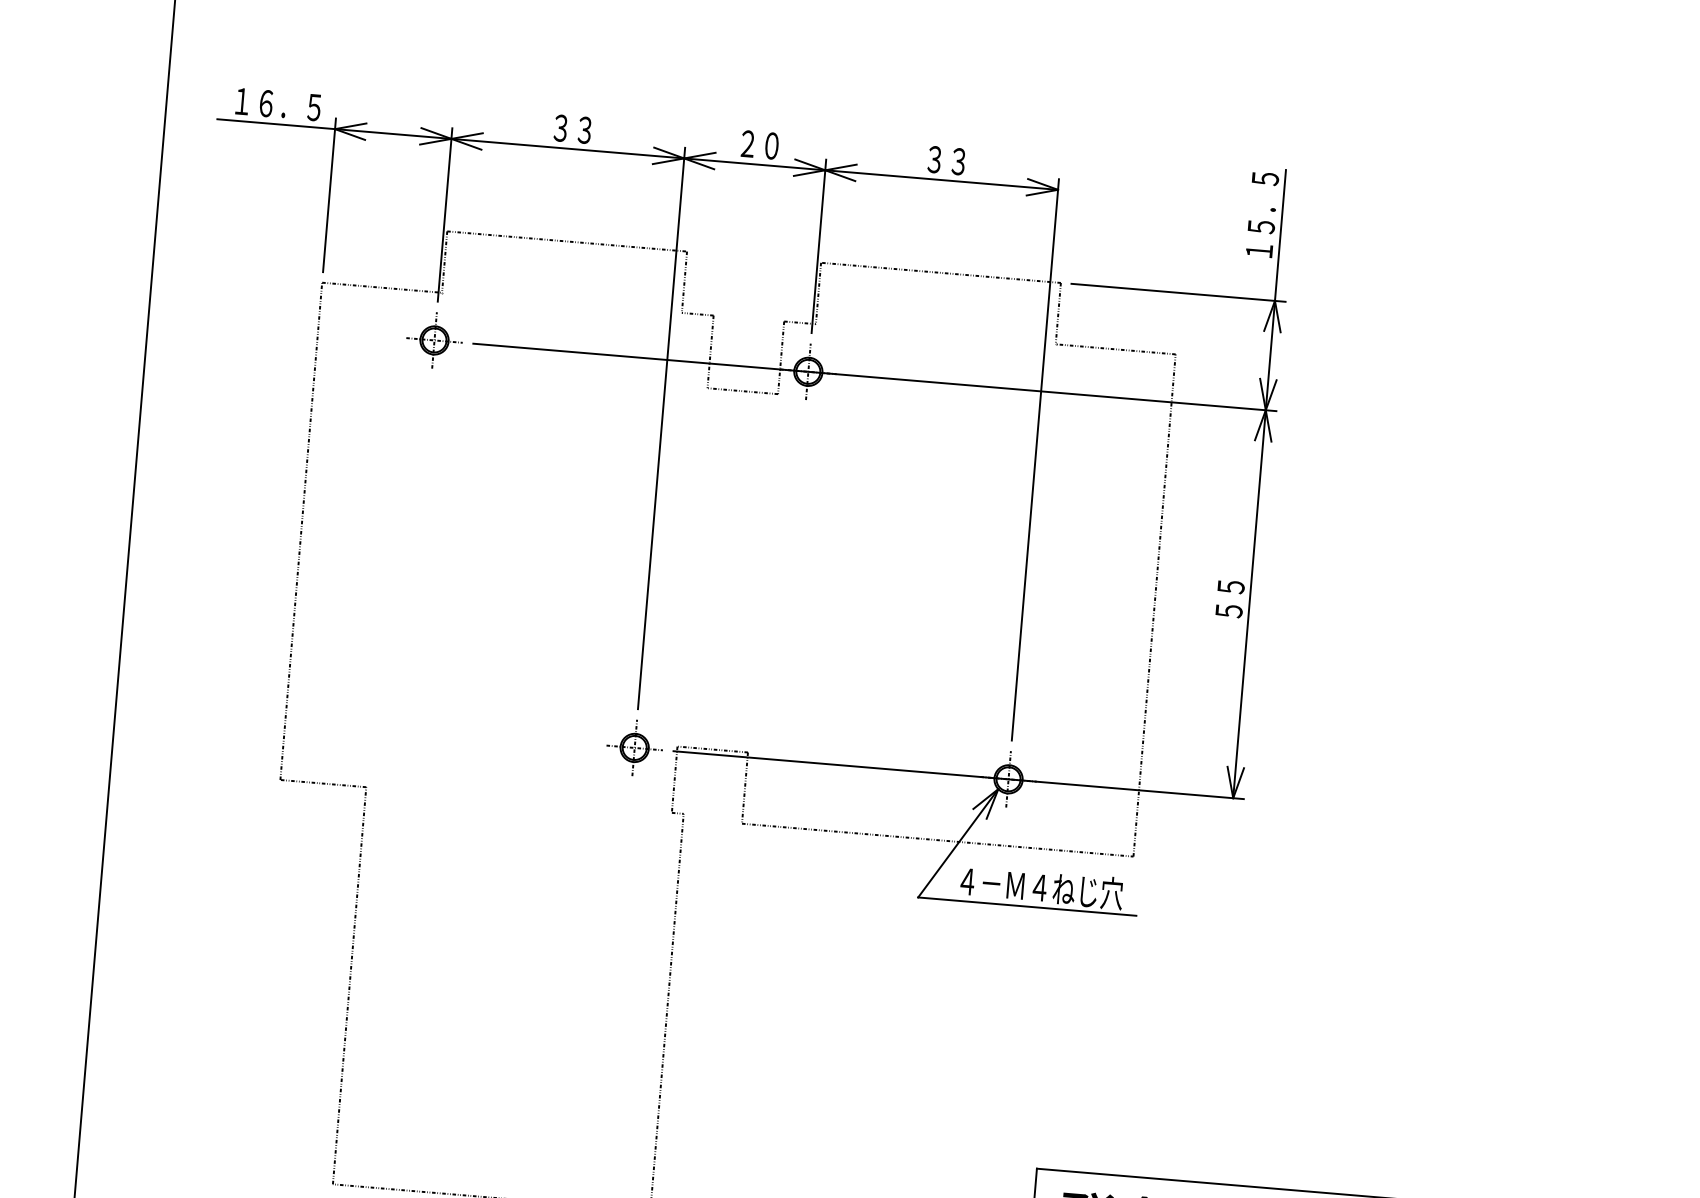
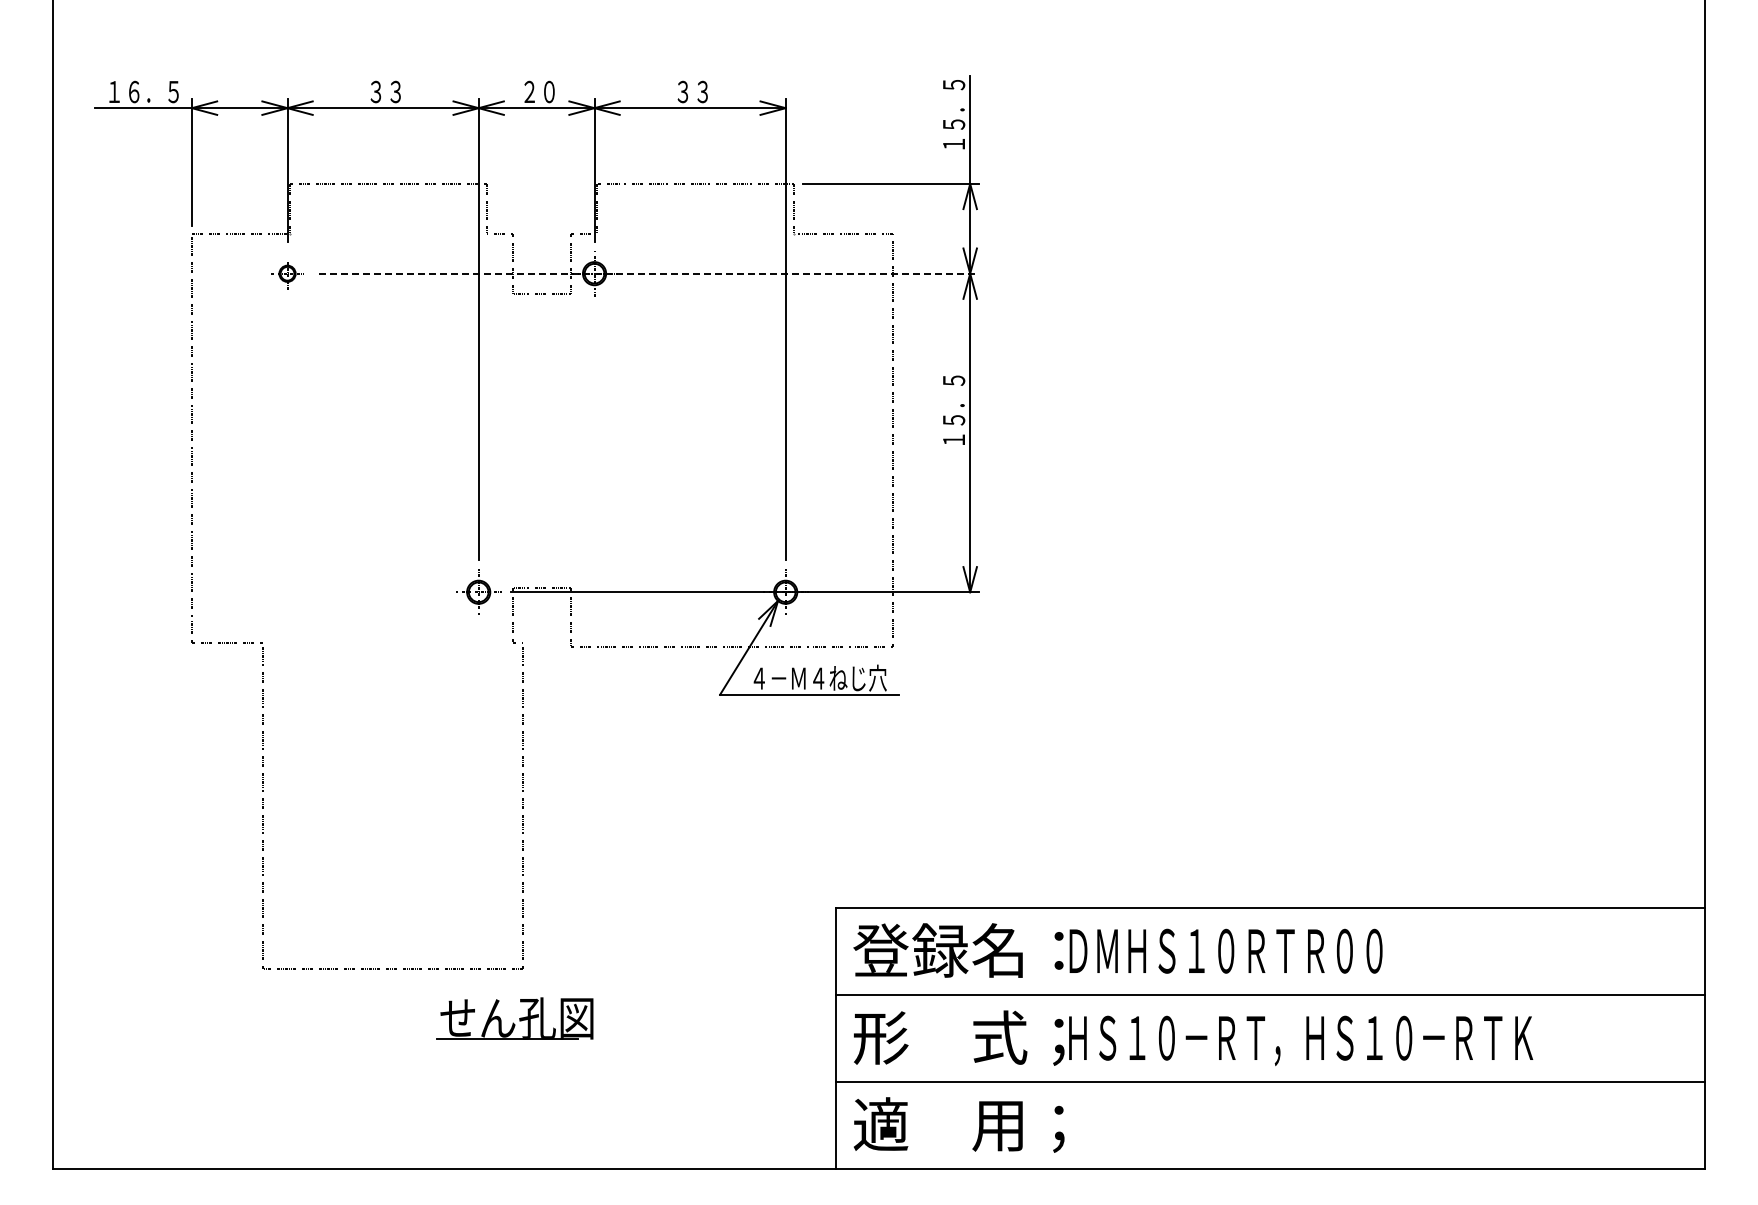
part: (434, 340) -> (287, 273), size x0.7
line: (875, 377) -> (649, 273), solid -> dashed
text: (1232, 575) -> (954, 410), ５５ -> １５．５

